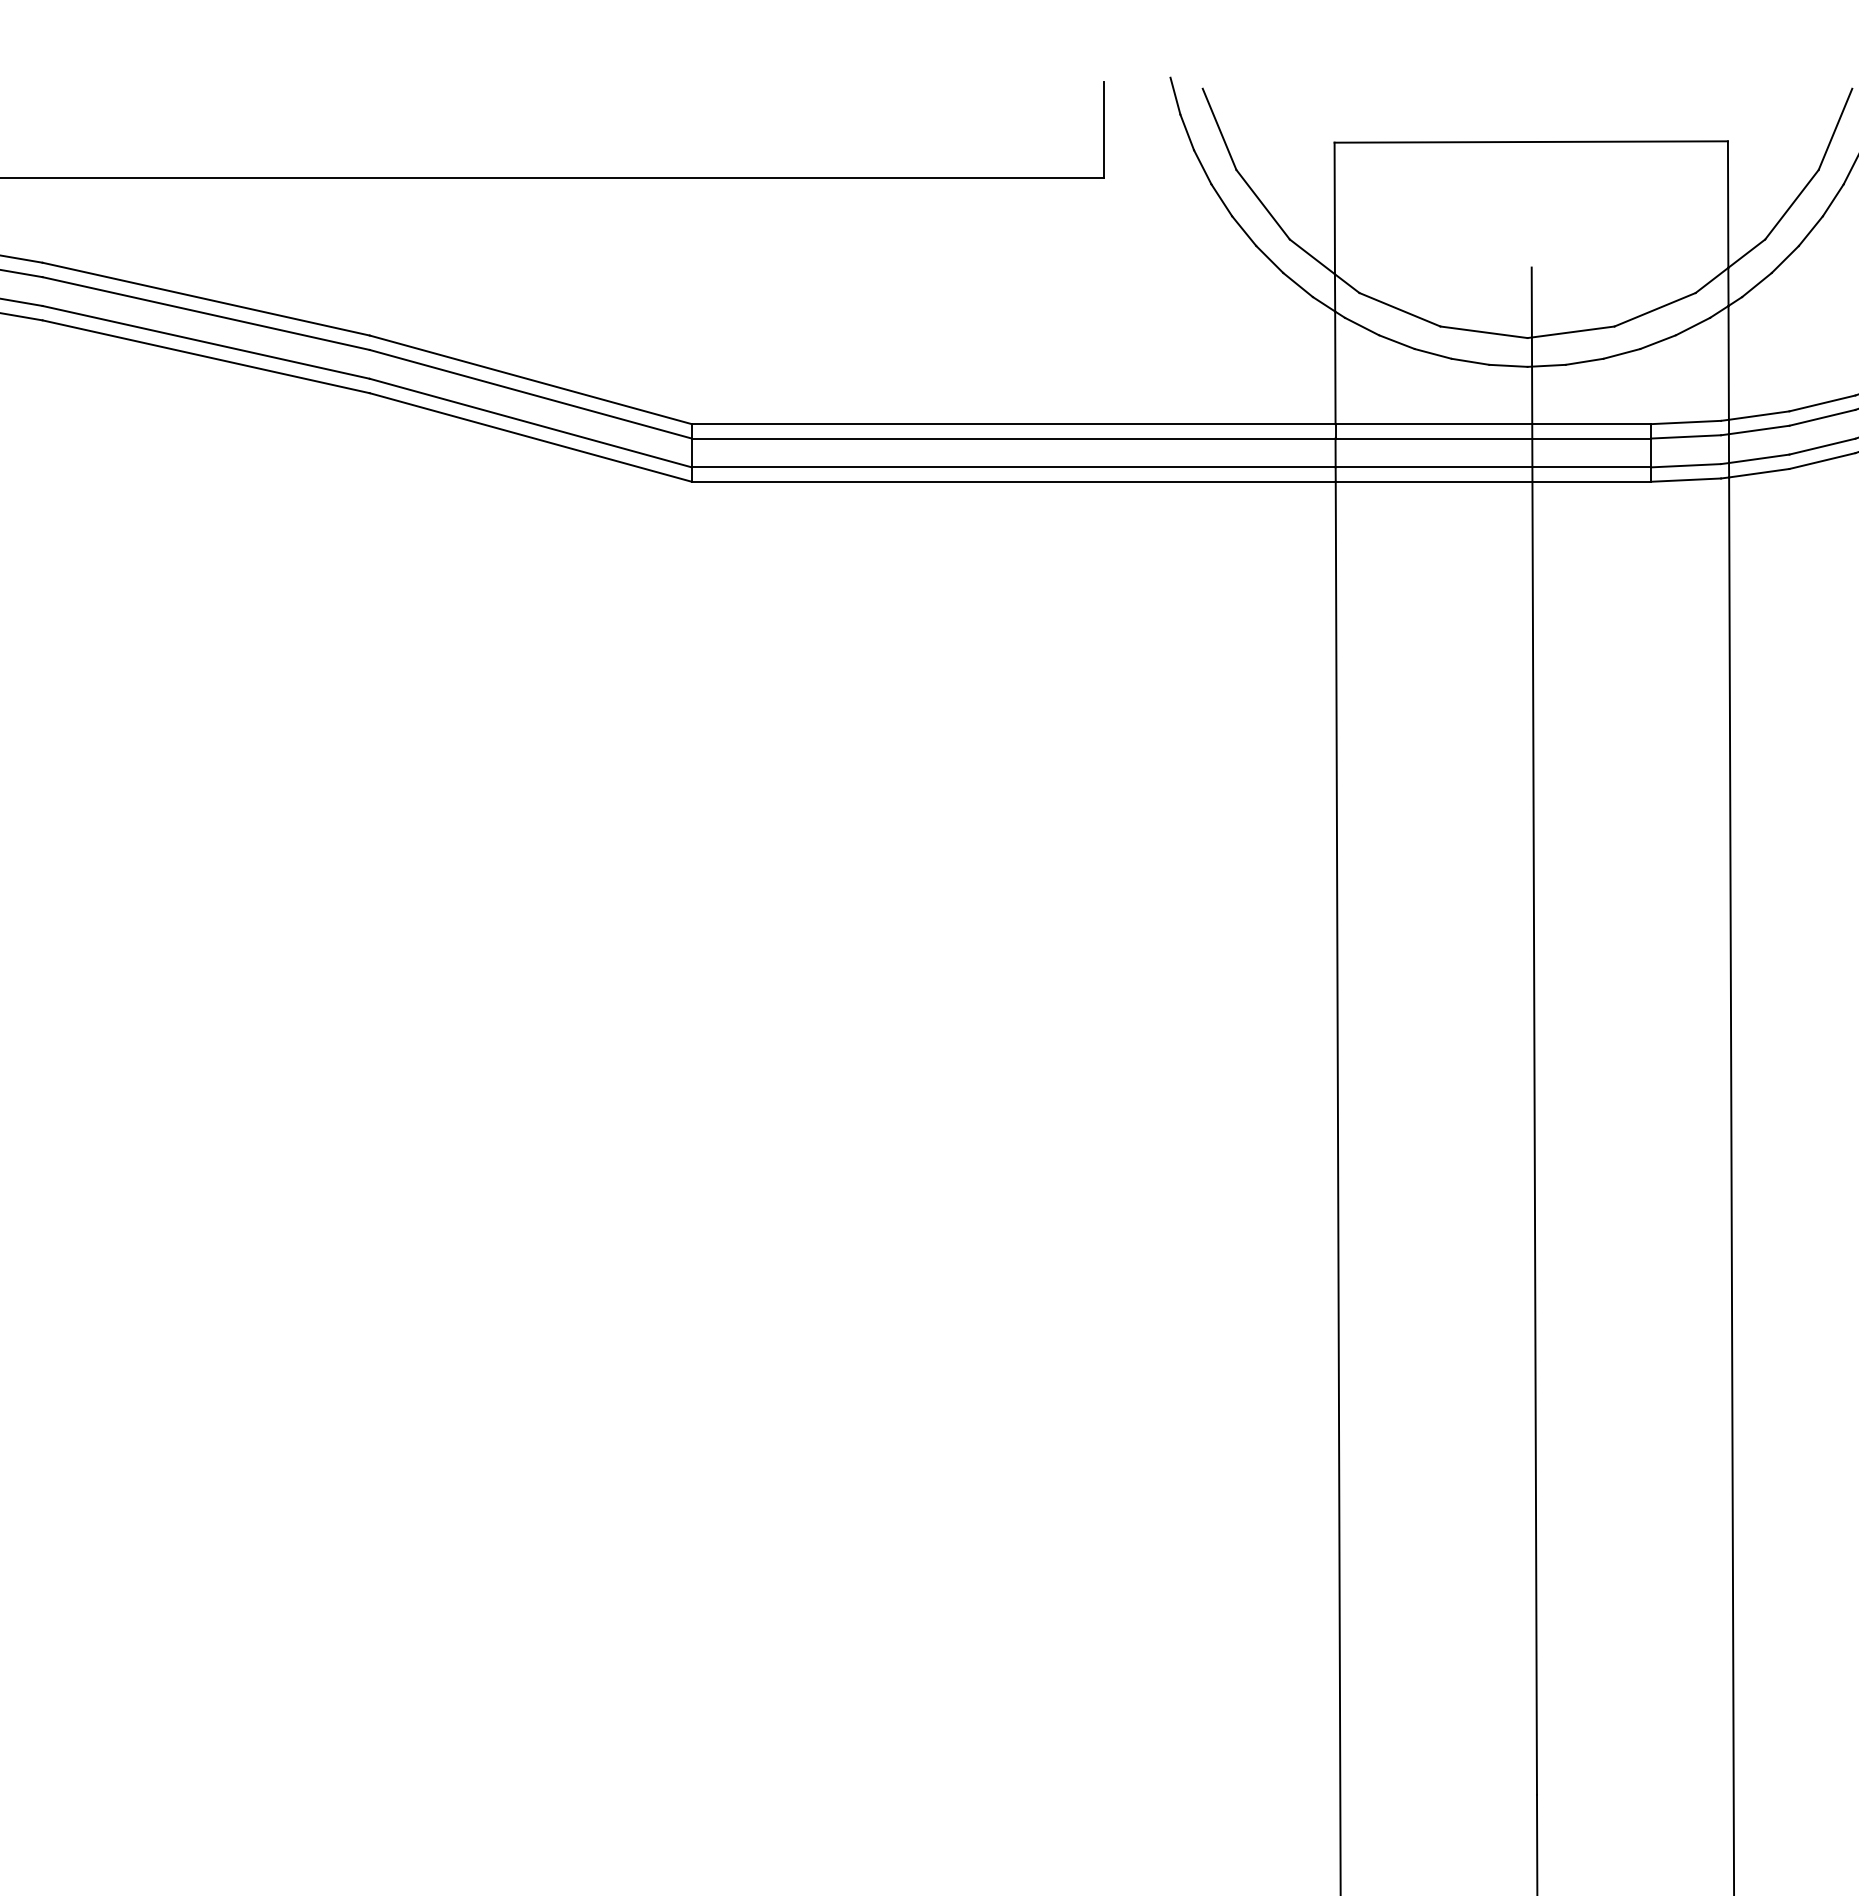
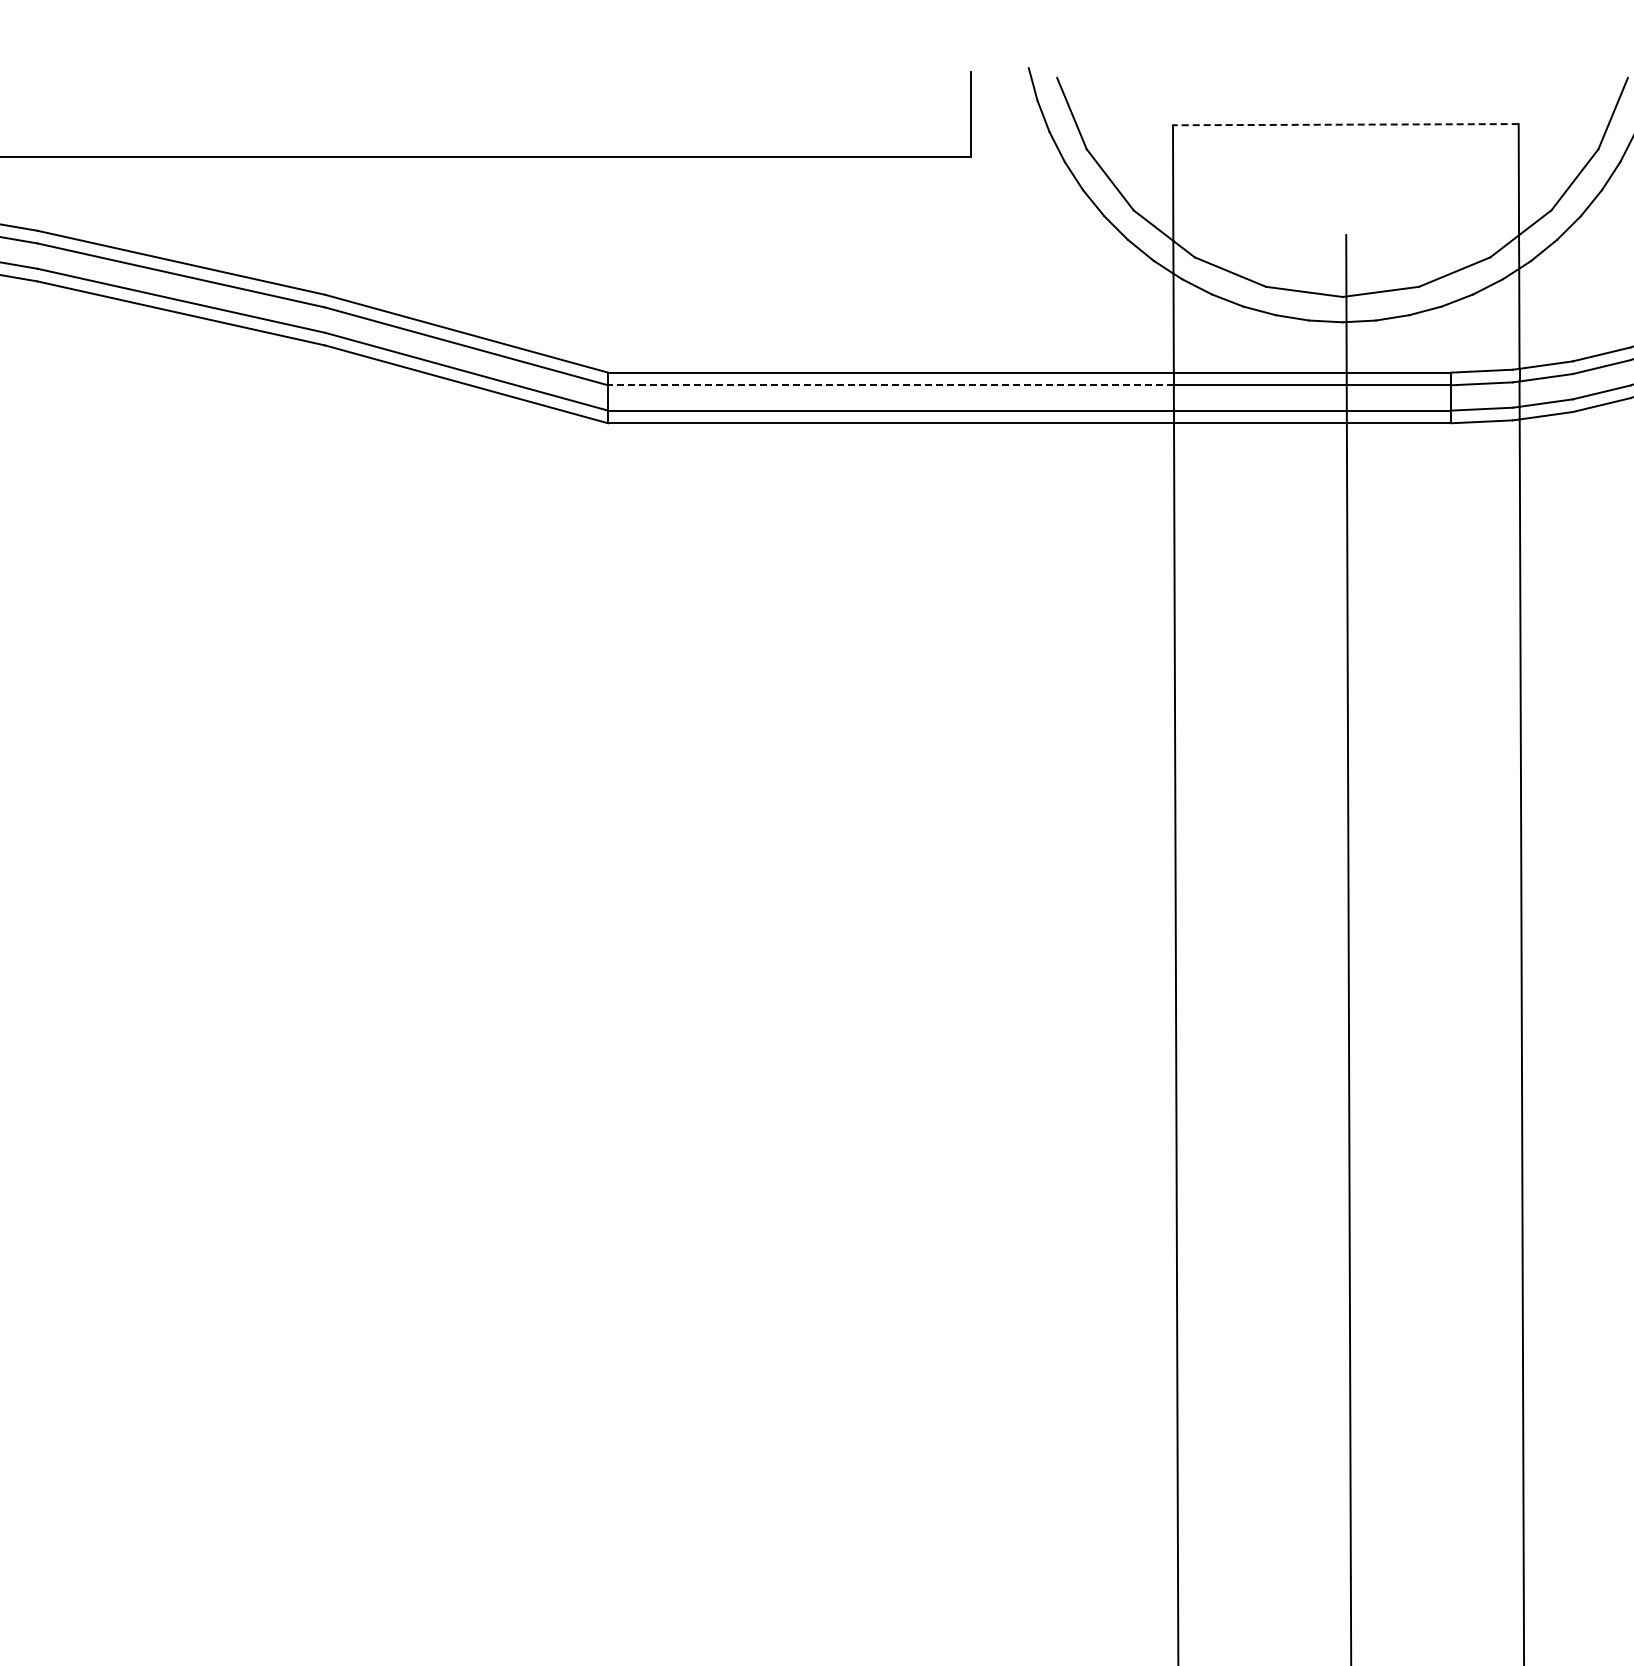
line: (1530, 141) -> (1345, 124), solid -> dashed
line: (1013, 438) -> (890, 385), solid -> dashed

